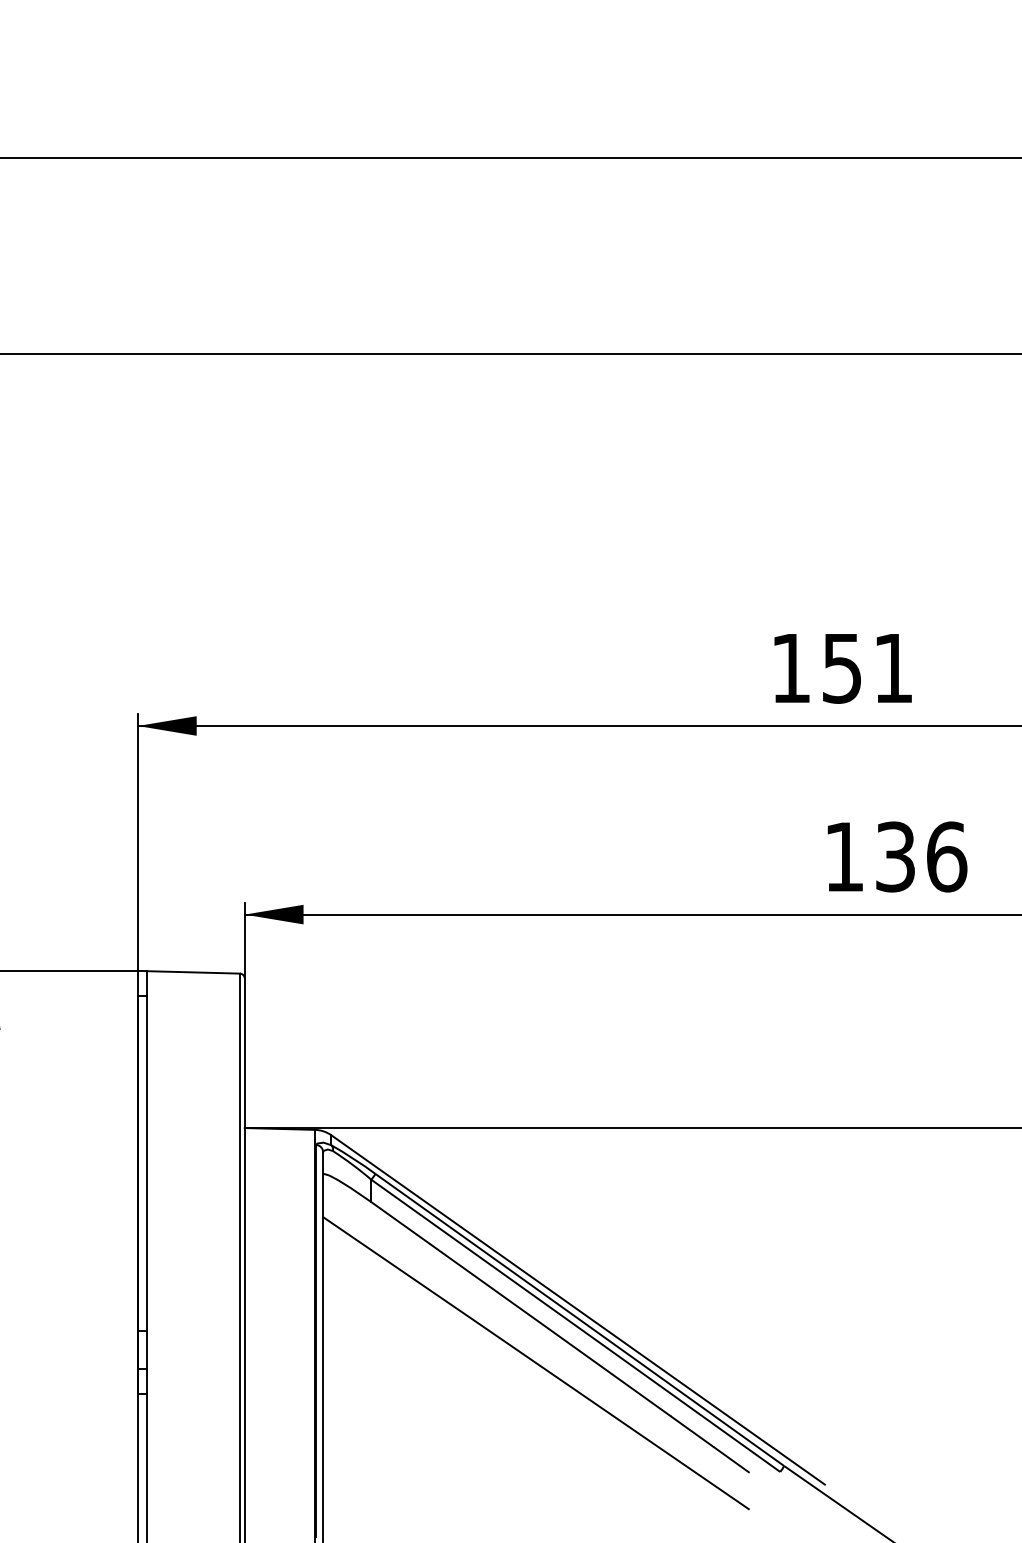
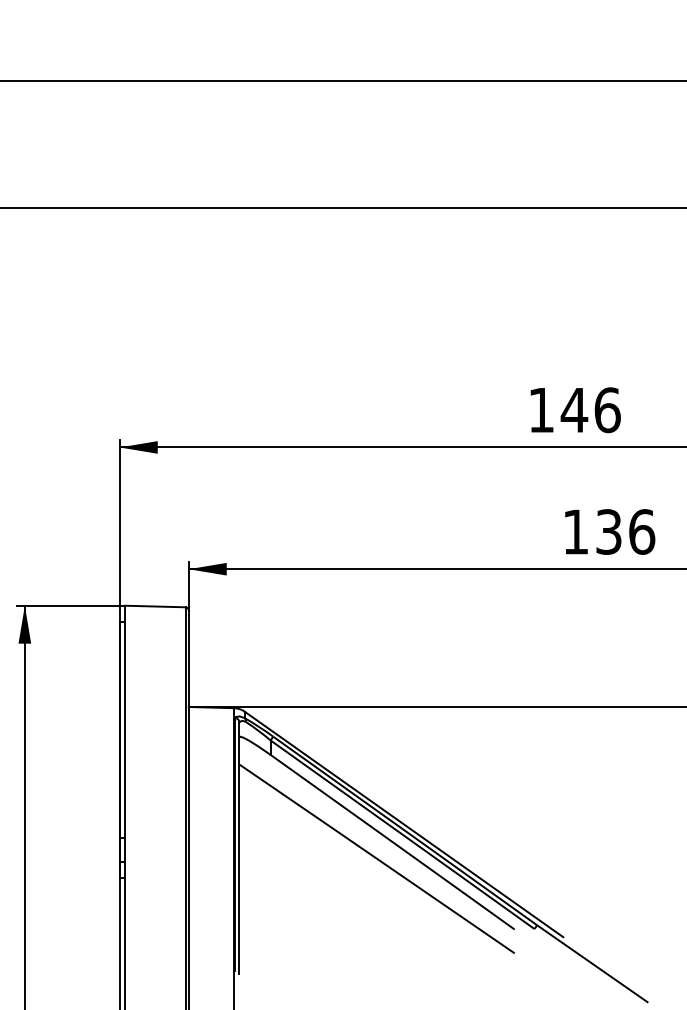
text: (867, 668) -> (590, 410), 151 -> 146

